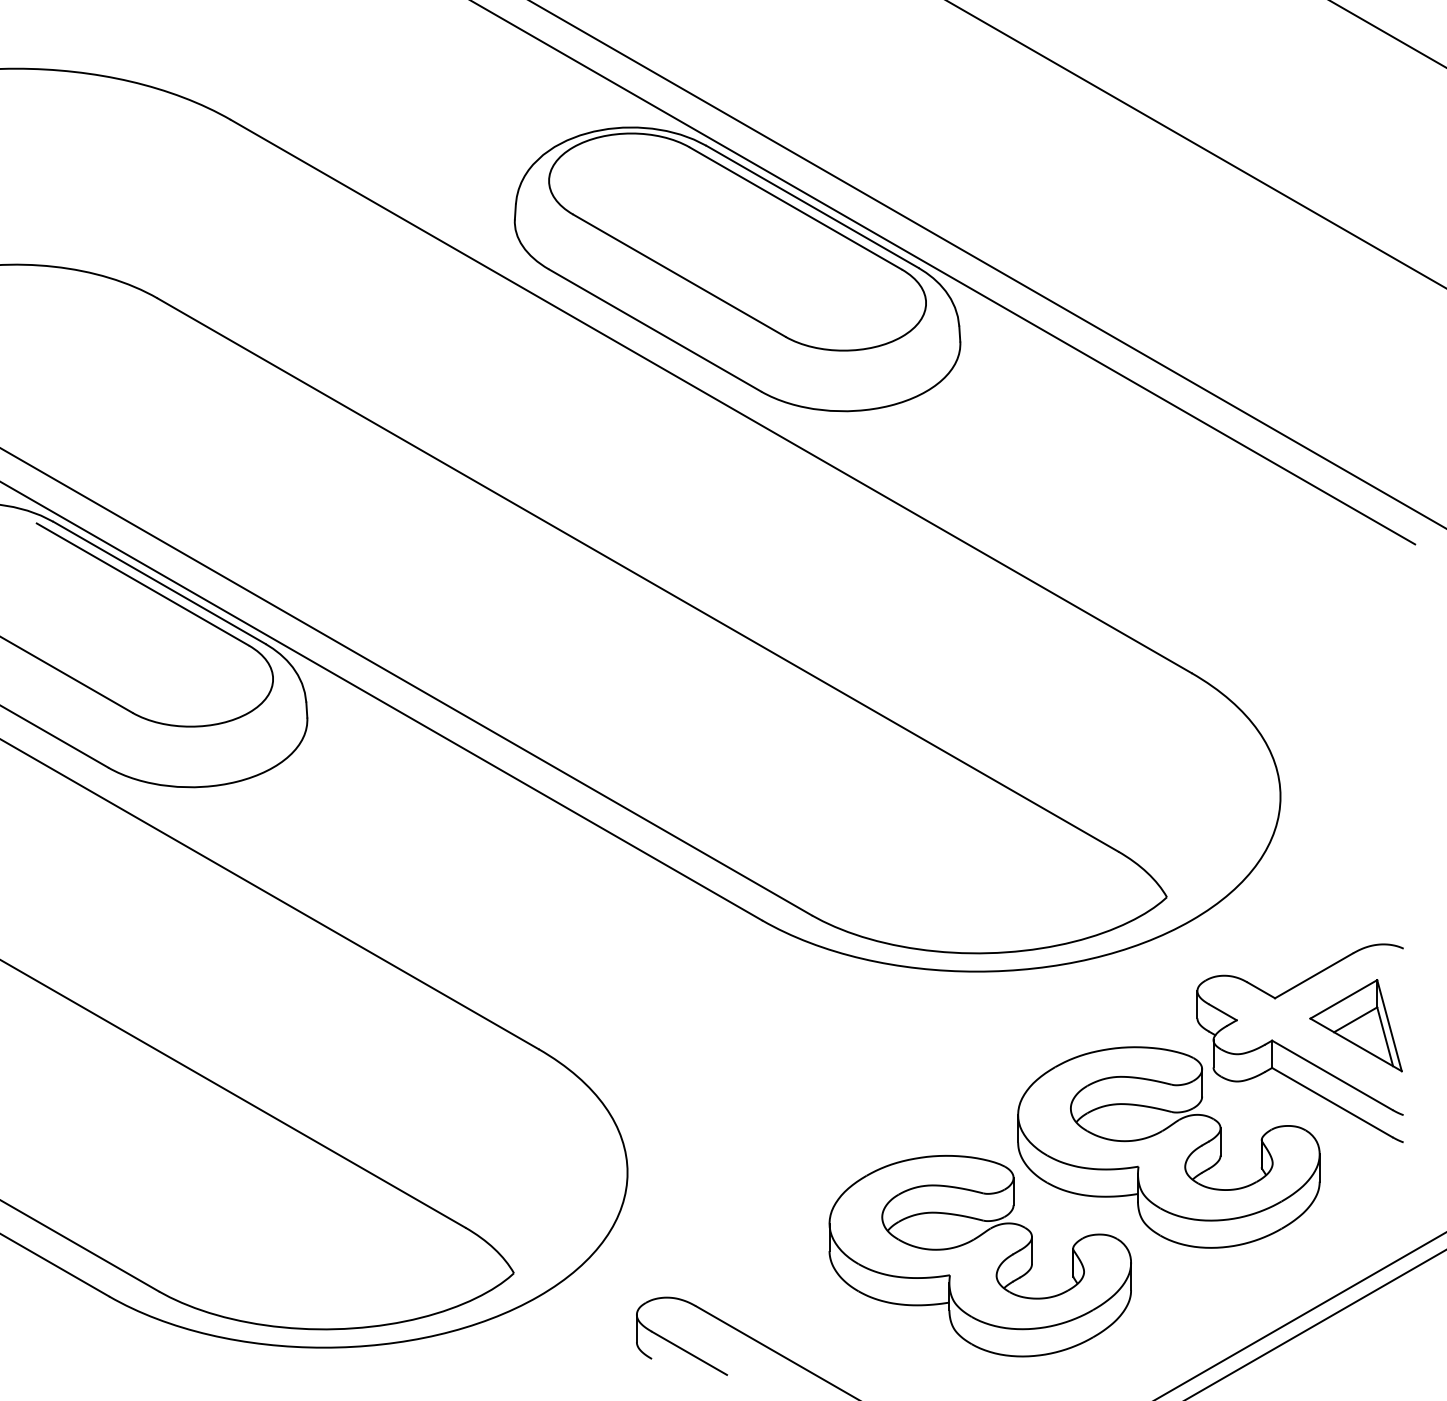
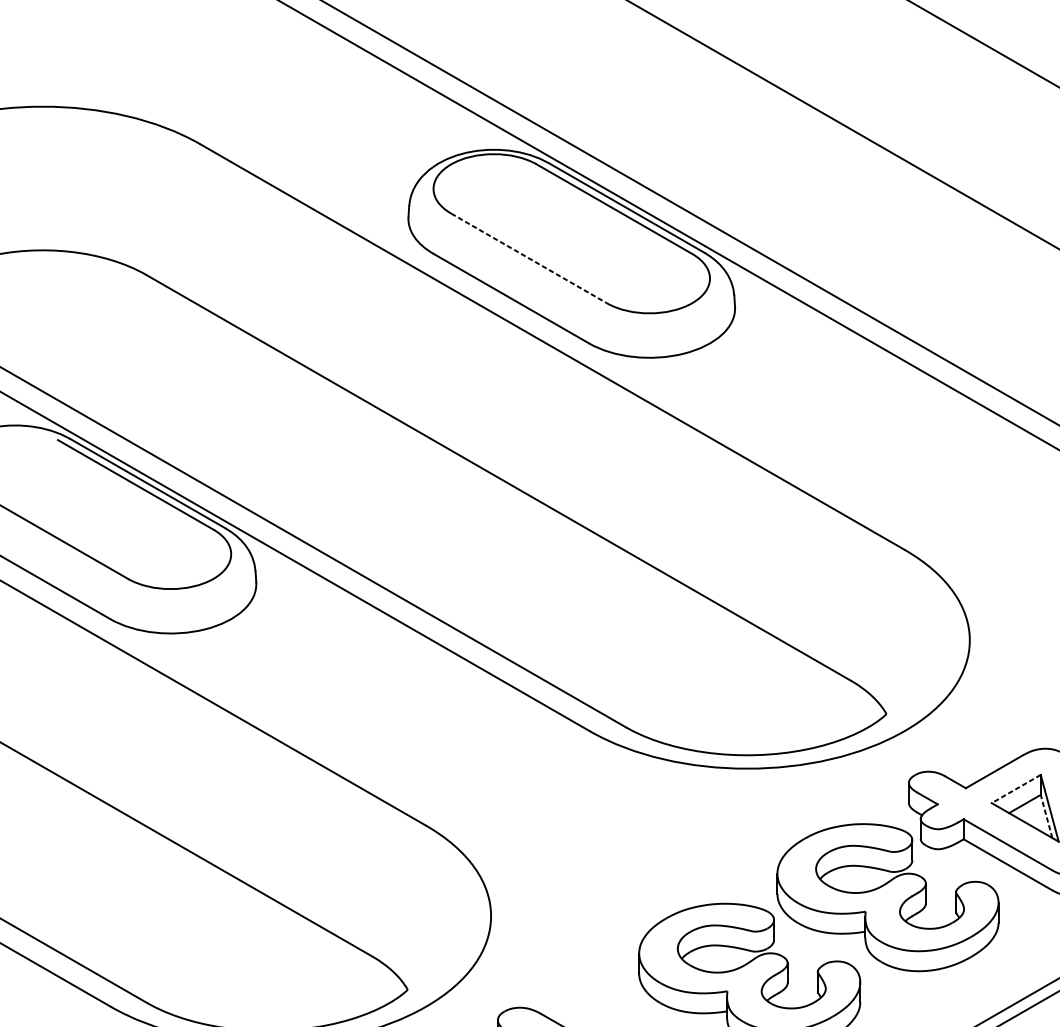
line: (679, 275) -> (529, 258), solid -> dashed
line: (1343, 999) -> (1016, 789), solid -> dashed
line: (1385, 1036) -> (1046, 816), solid -> dashed

